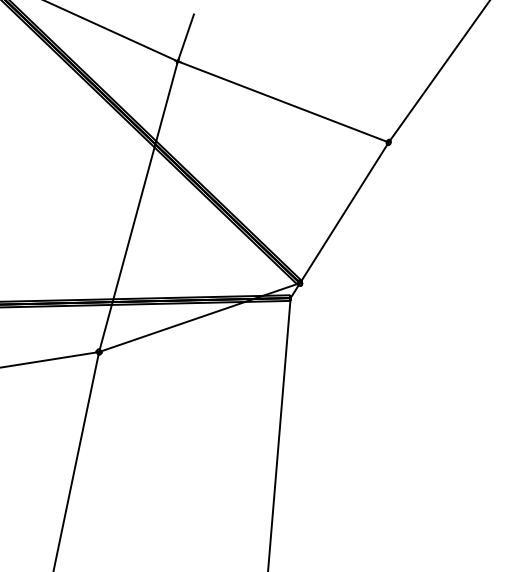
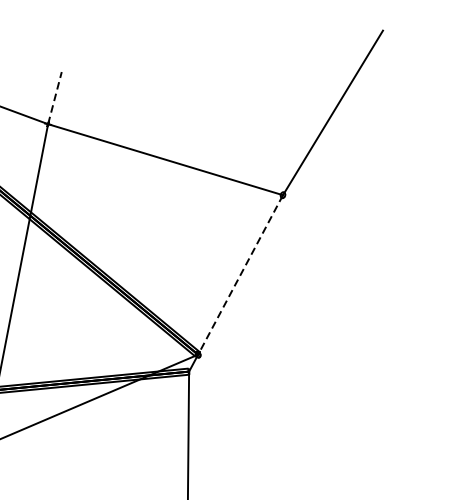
line: (185, 37) -> (54, 97), solid -> dashed
line: (344, 213) -> (240, 275), solid -> dashed

